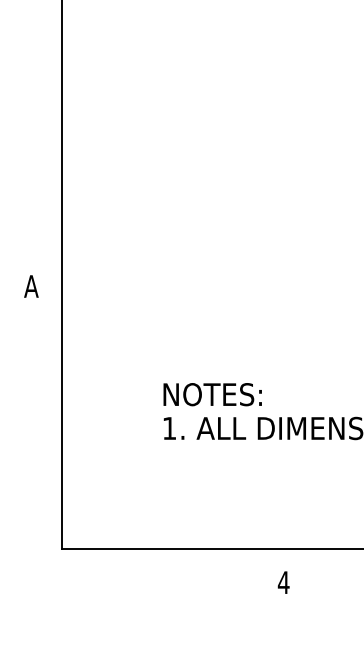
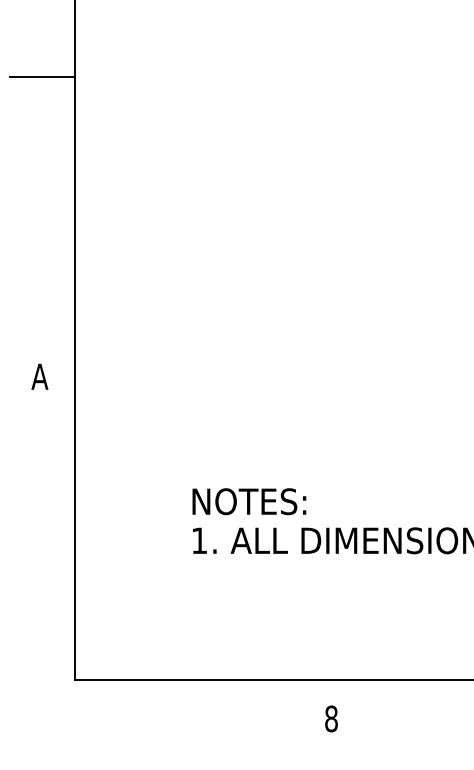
line: (32, 27) -> (41, 77), added
text: (283, 582) -> (331, 718), 4 -> 8

